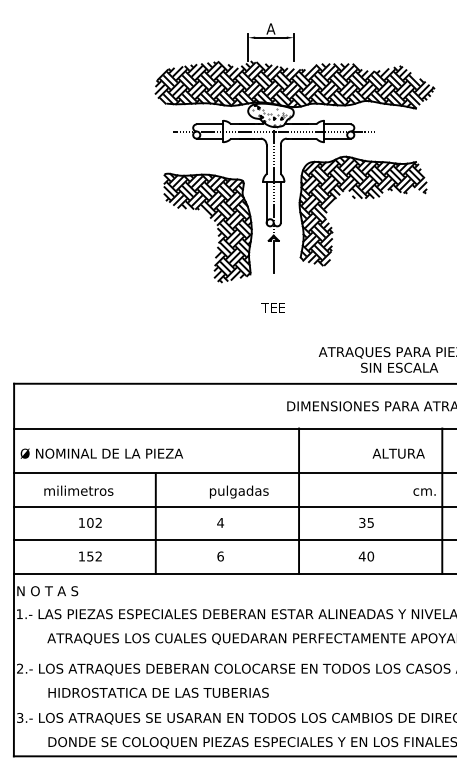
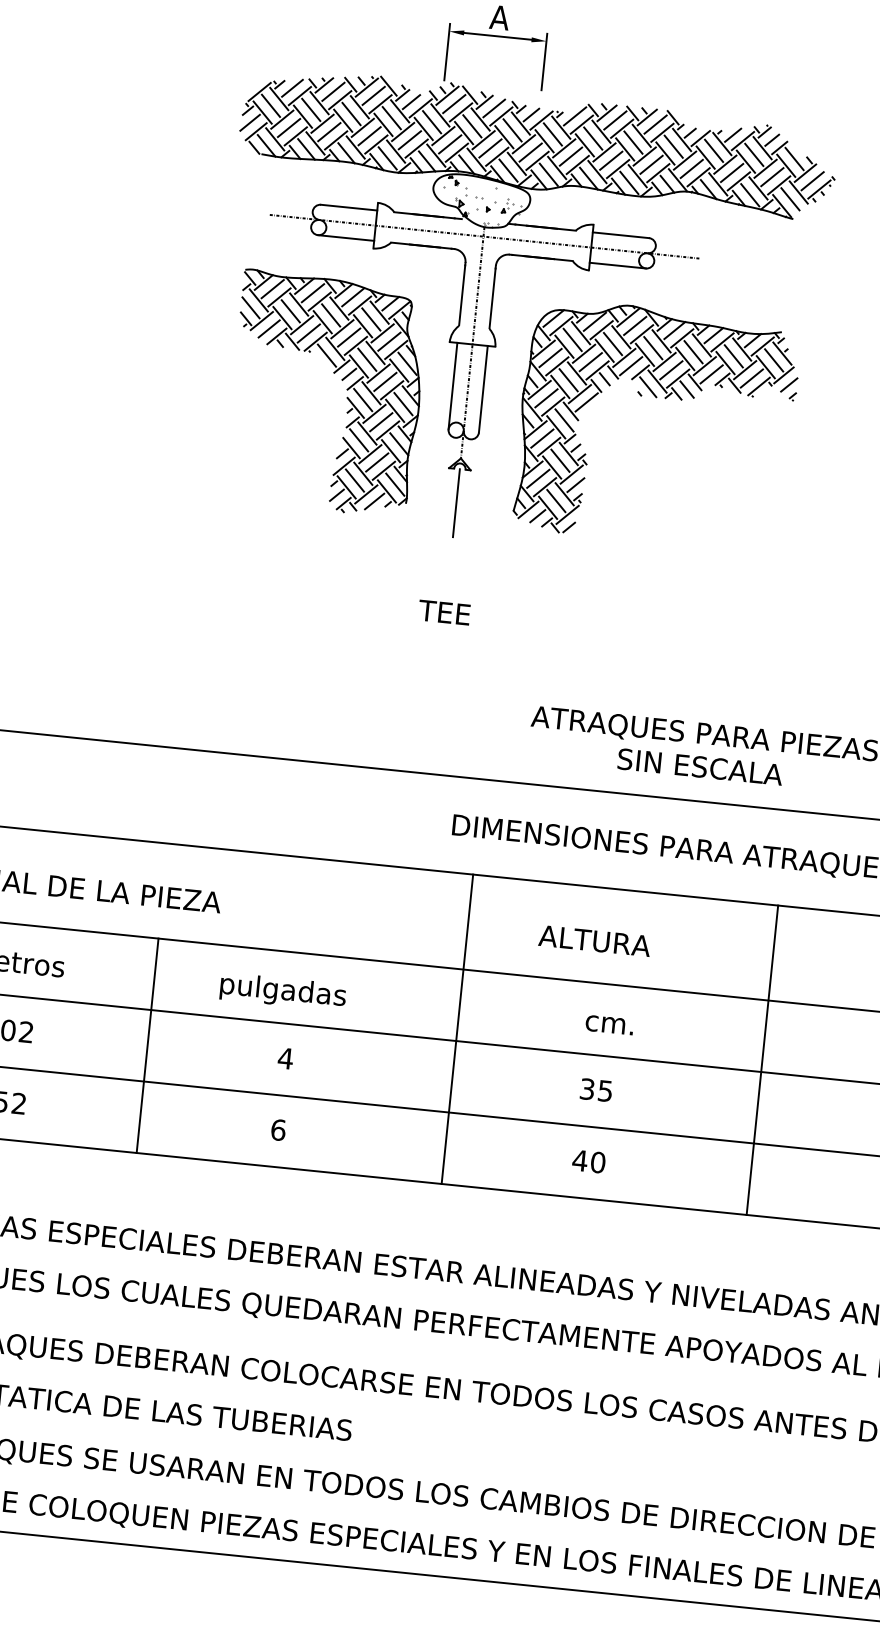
part: (213, 220) -> (339, 378), moved
text: (398, 453) -> (594, 940), moved
text: (239, 491) -> (283, 990), moved
text: (424, 491) -> (609, 1023), moved

